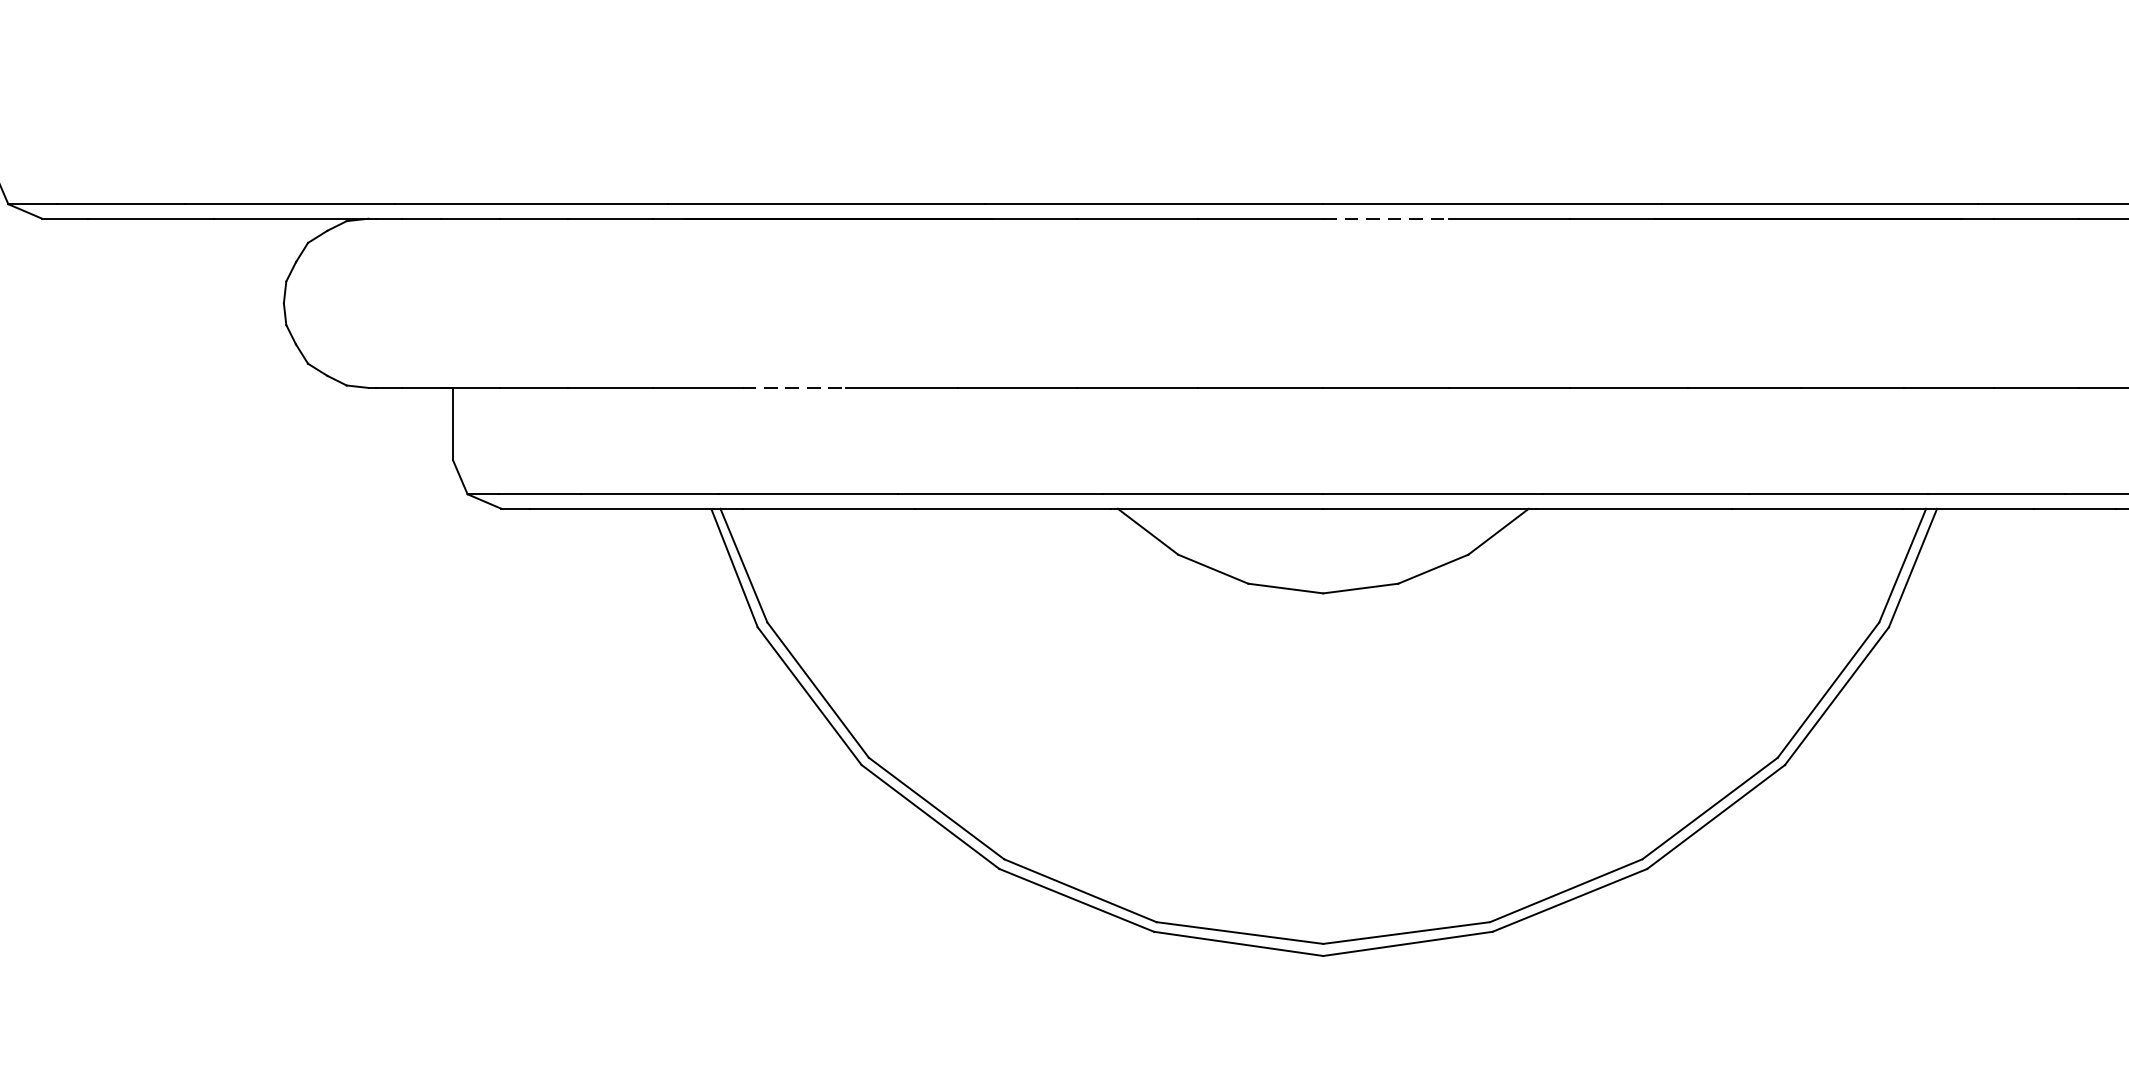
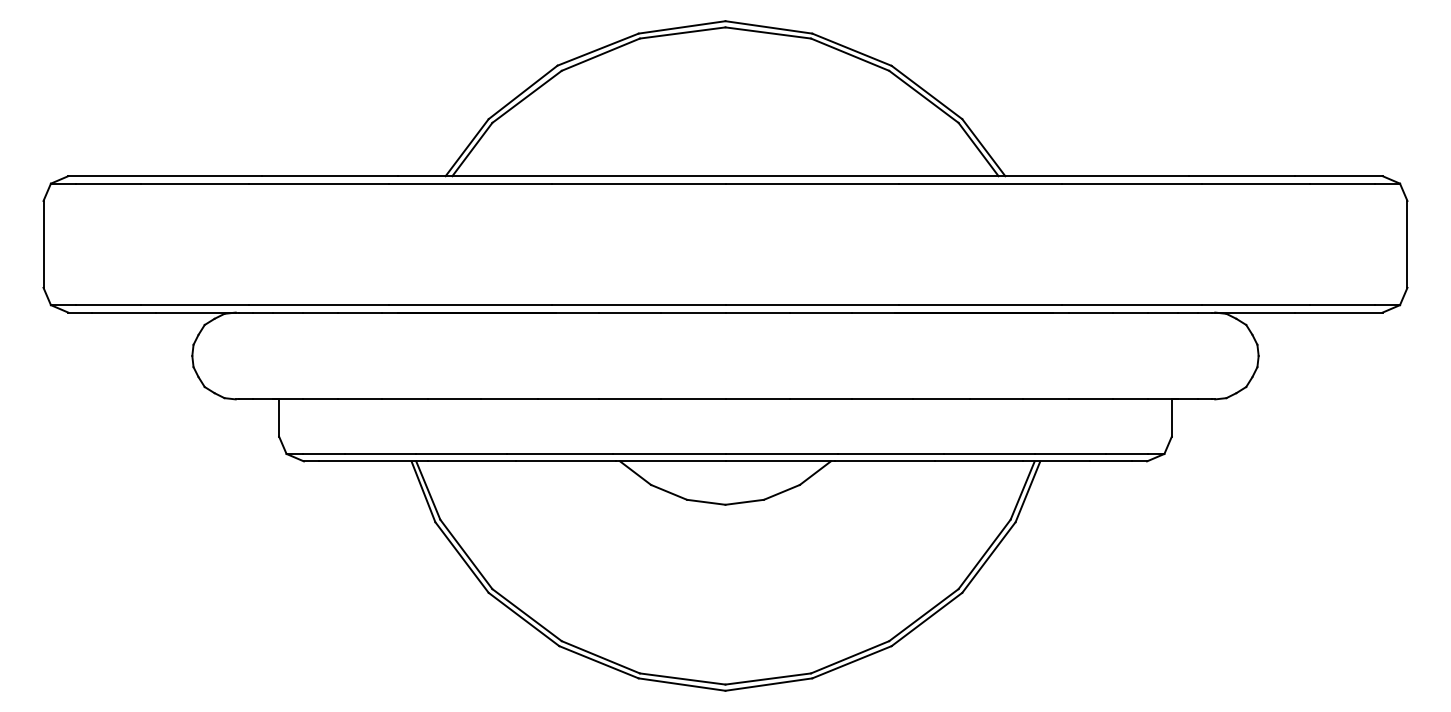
line: (1387, 218) -> (758, 312), dashed -> solid
line: (795, 388) -> (454, 399), dashed -> solid

